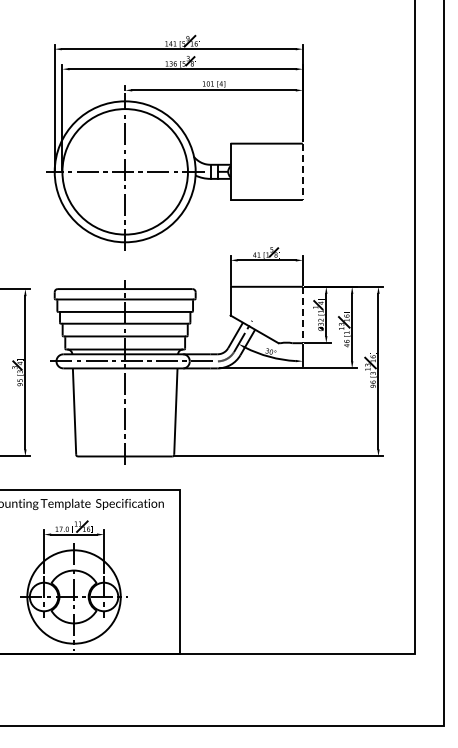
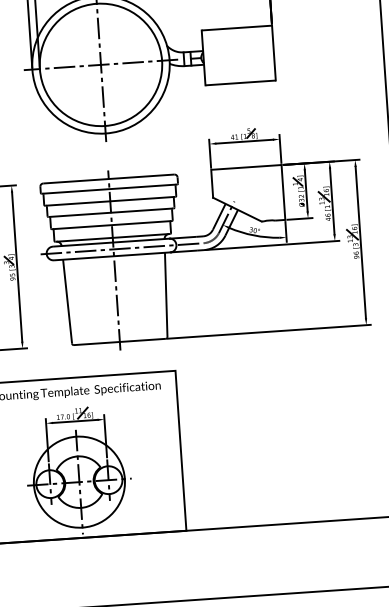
line: (302, 172) -> (273, 53), dashed -> solid
line: (302, 315) -> (283, 192), dashed -> solid

